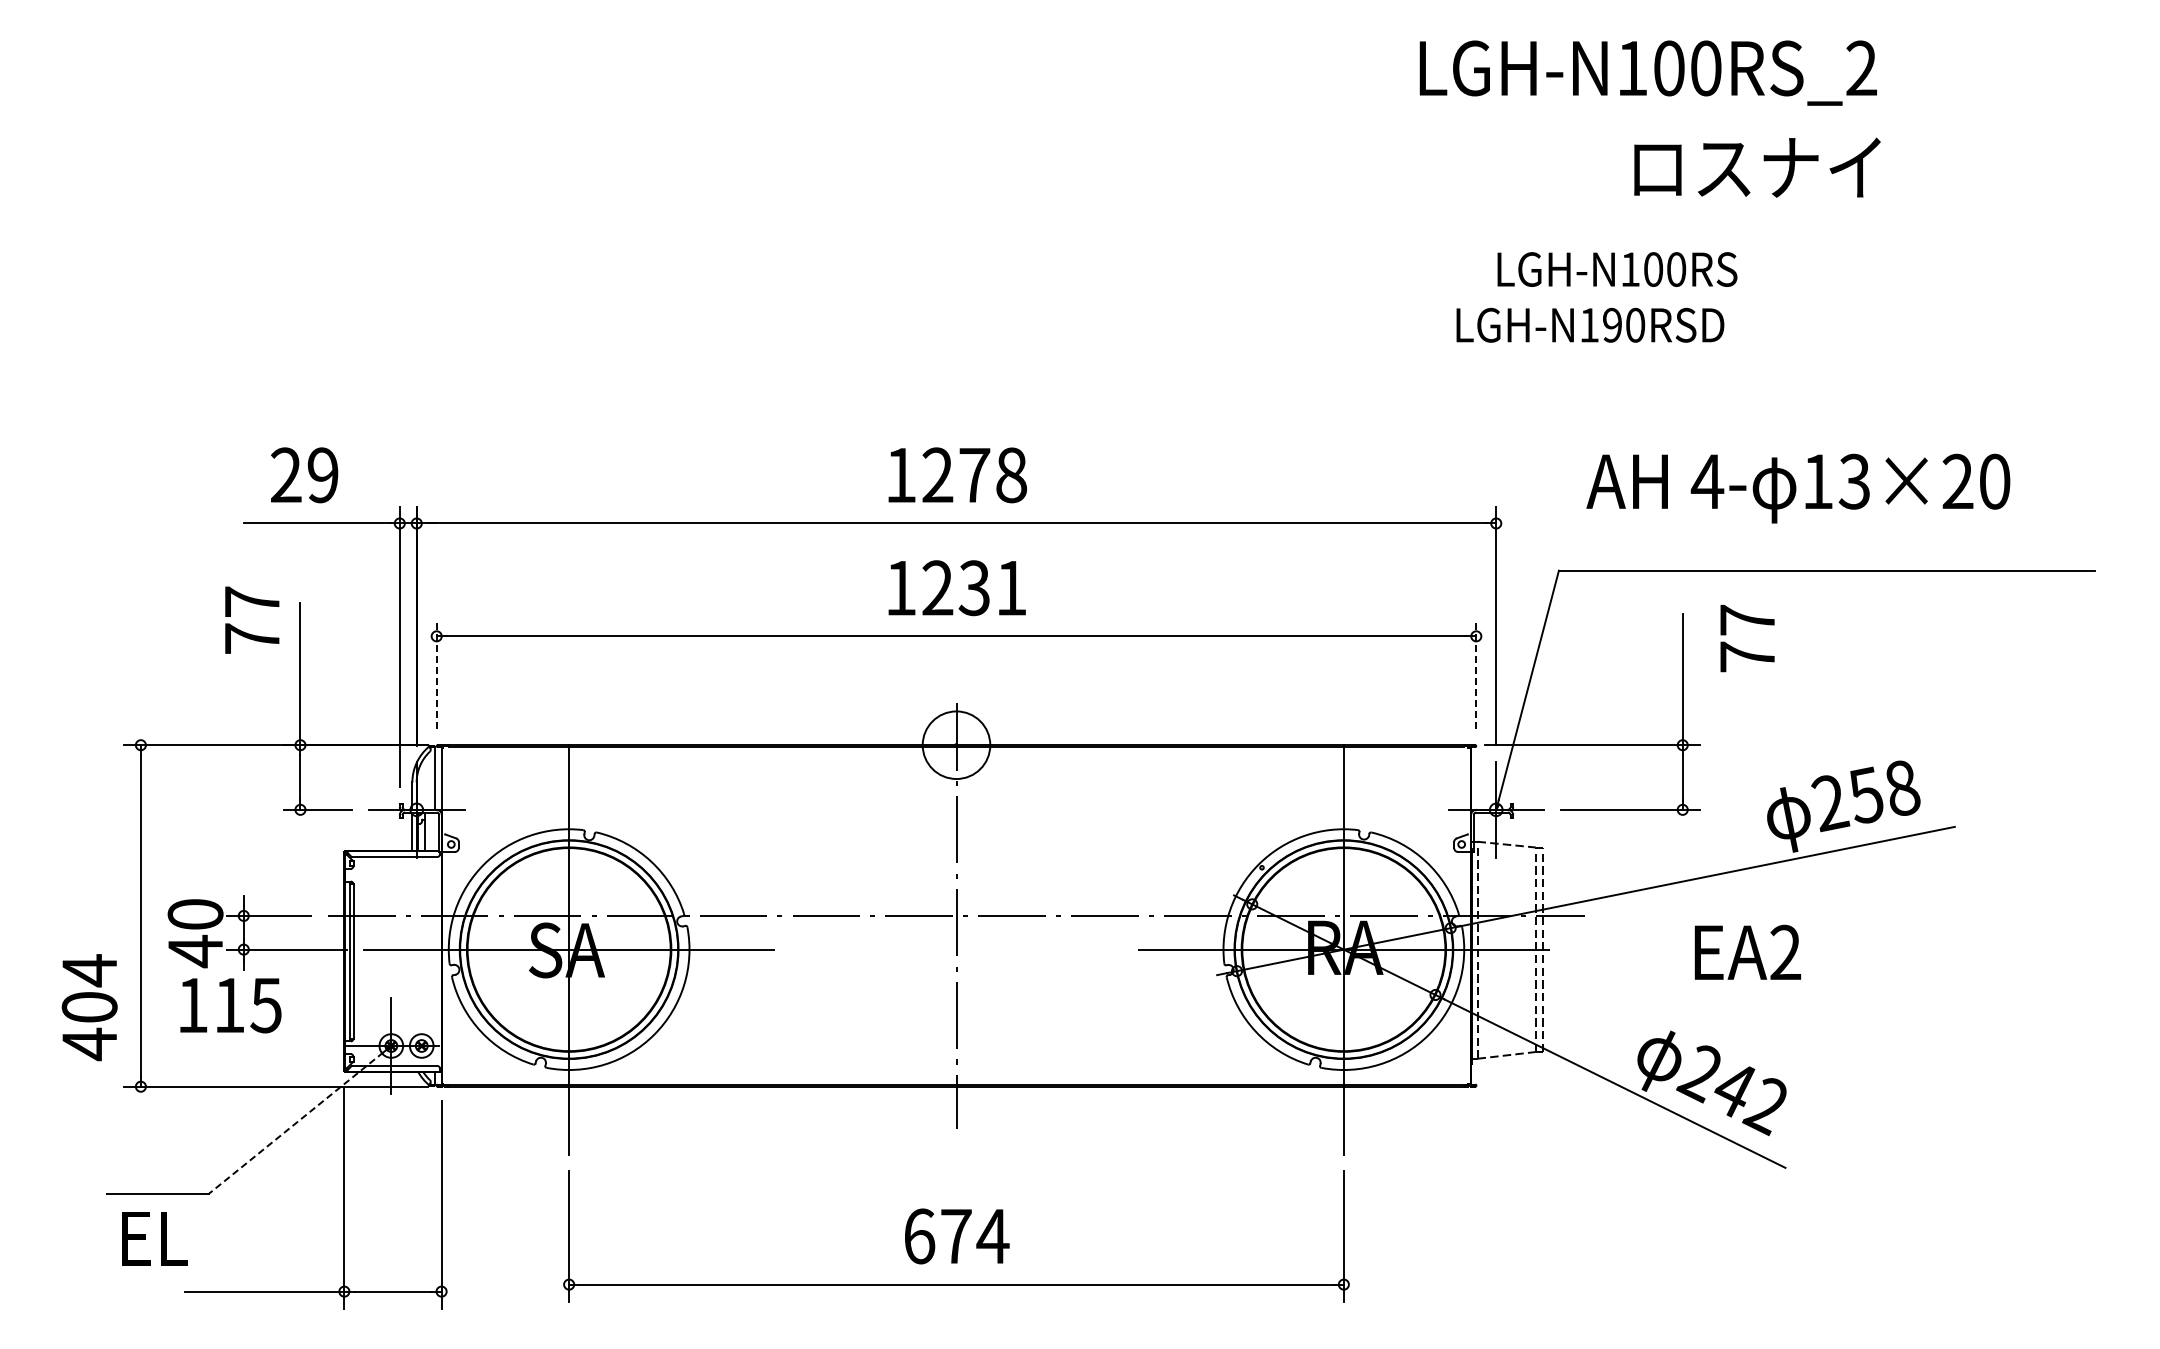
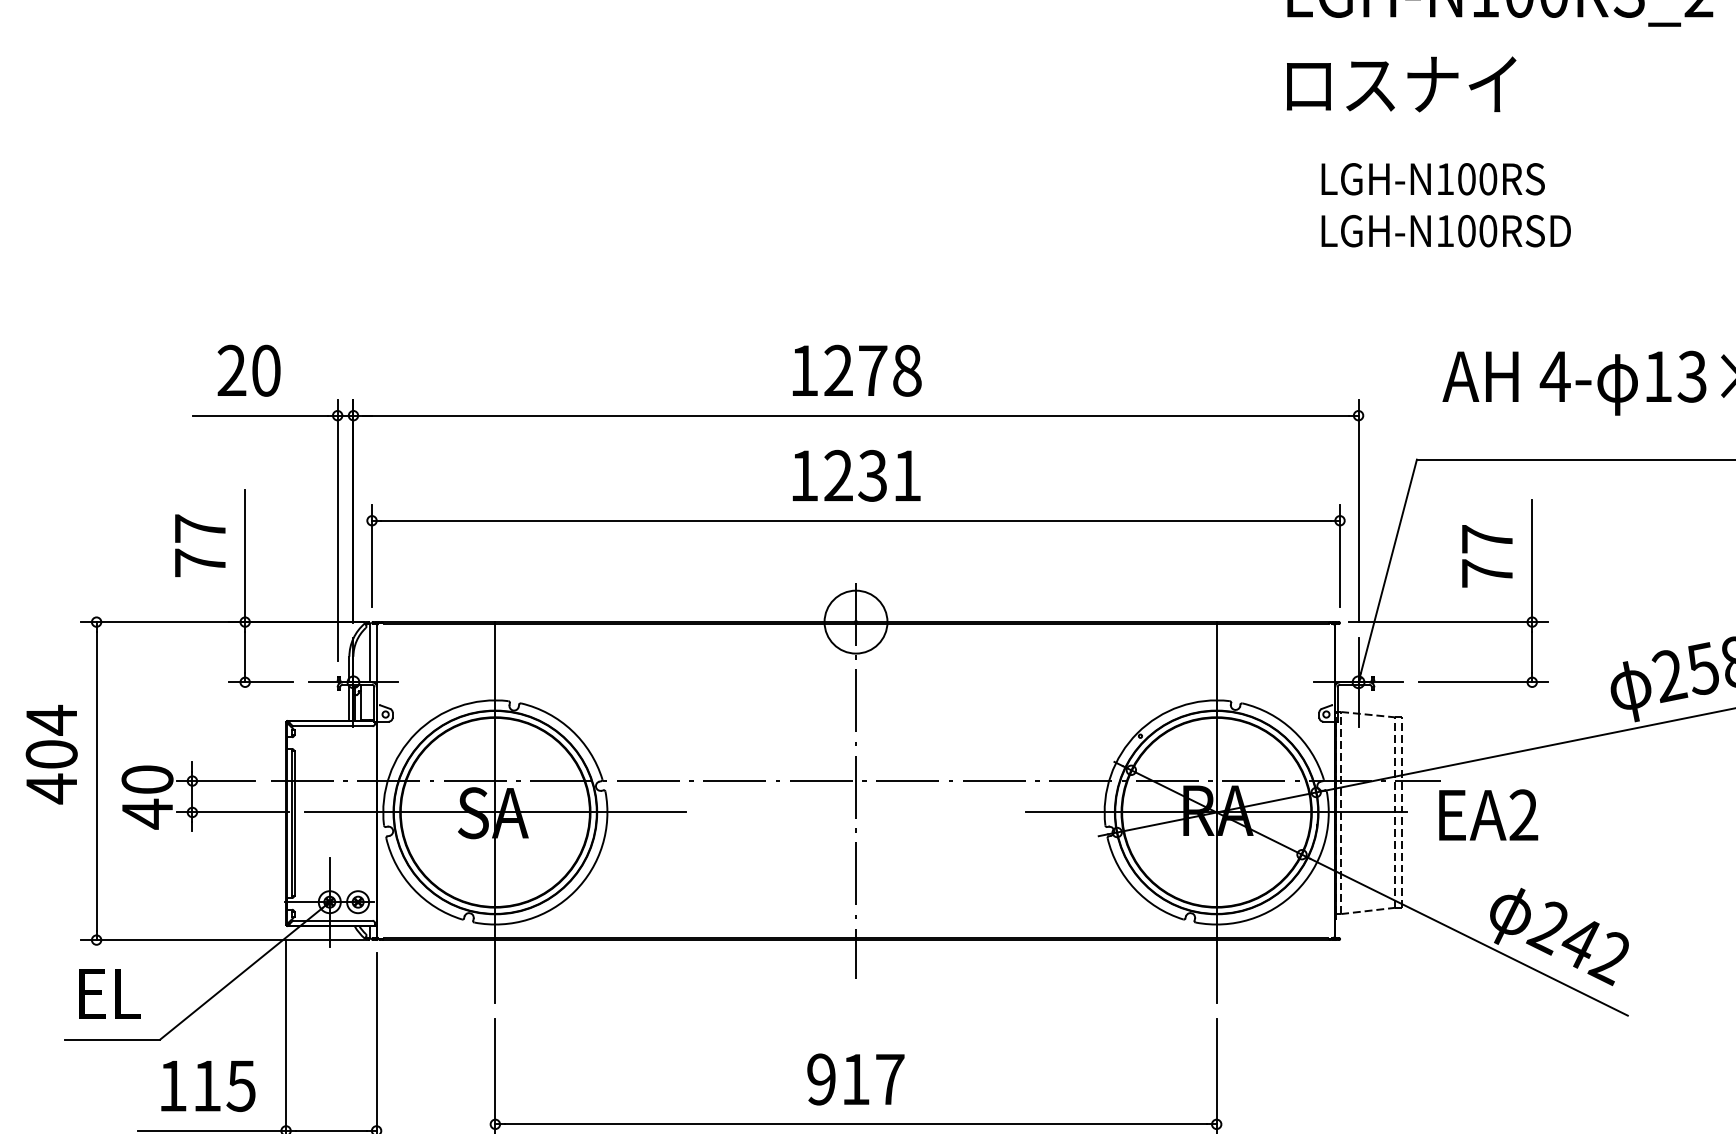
text: (1757, 167) -> (1401, 84), moved
text: (1617, 269) -> (1433, 179), moved
text: (1612, 324) -> (1466, 230), LGH-N190RSD -> LGH-N100RSD
text: (322, 475) -> (265, 370), 29 -> 20
text: (252, 619) -> (200, 545), moved
text: (1747, 638) -> (1487, 556), moved
line: (436, 674) -> (371, 556), dashed -> solid
line: (1476, 674) -> (1340, 556), dashed -> solid
text: (1747, 951) -> (1488, 814), moved
text: (230, 1005) -> (207, 1086), moved
text: (89, 1007) -> (51, 754), moved
line: (295, 1123) -> (240, 974), dashed -> solid
text: (956, 1236) -> (856, 1079), 674 -> 917
text: (154, 1238) -> (109, 993), moved

